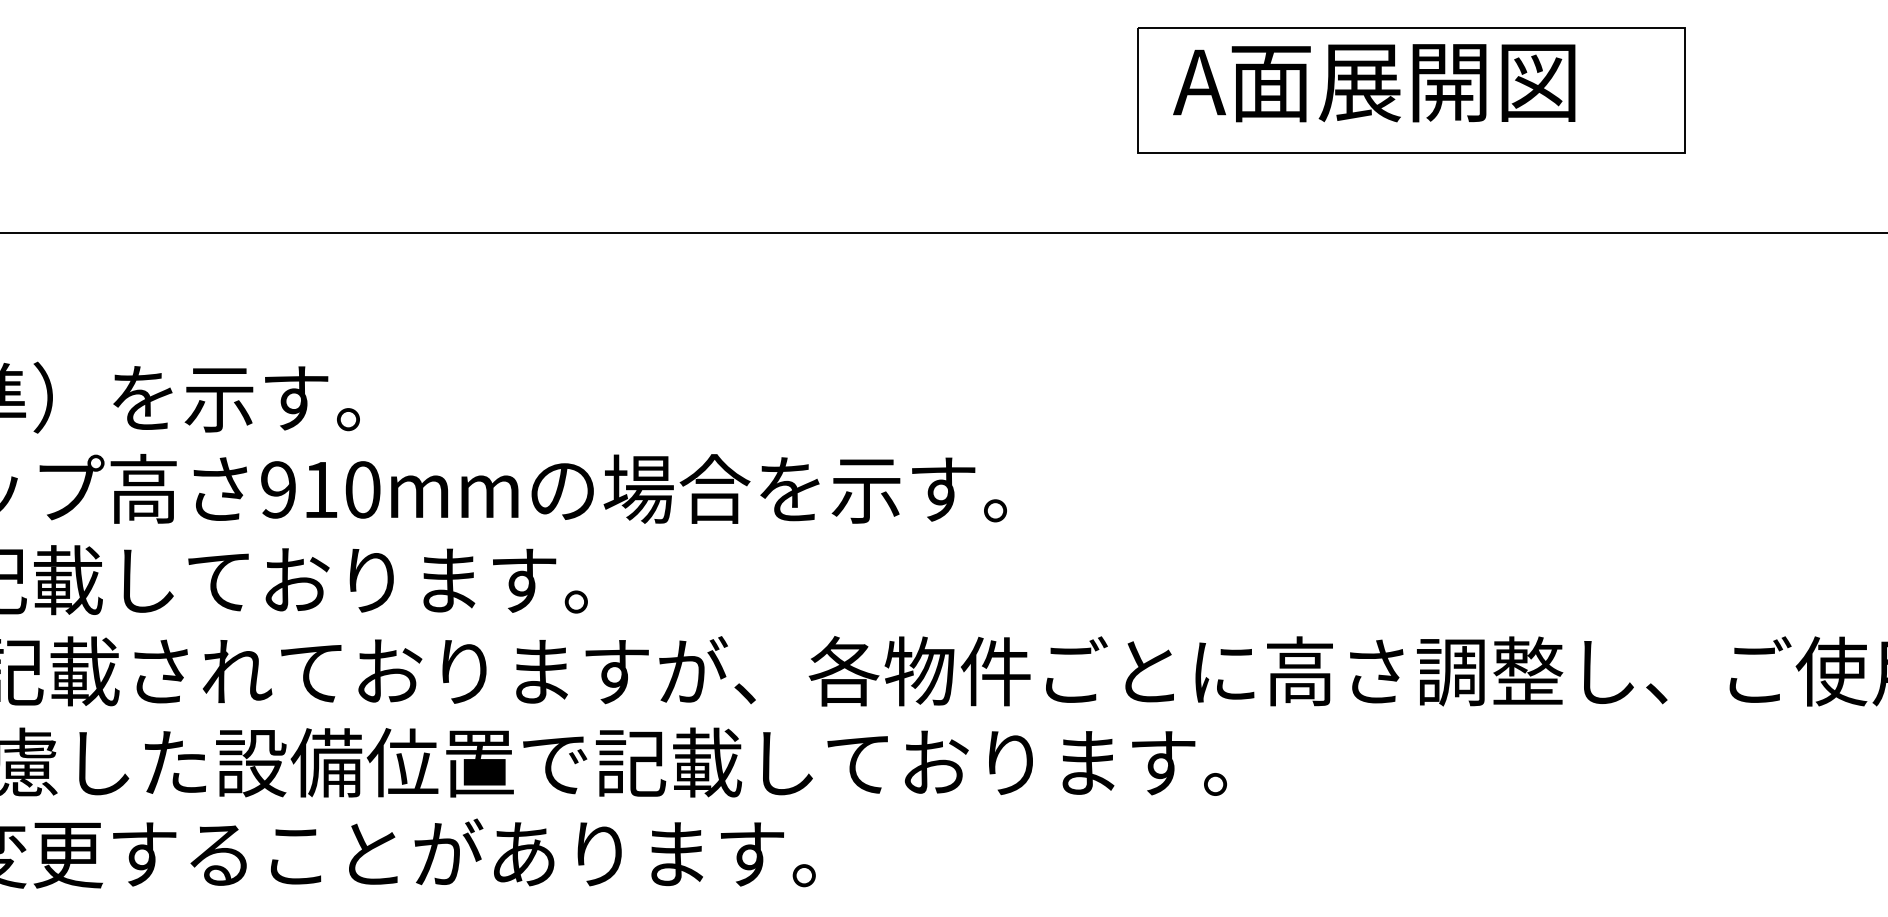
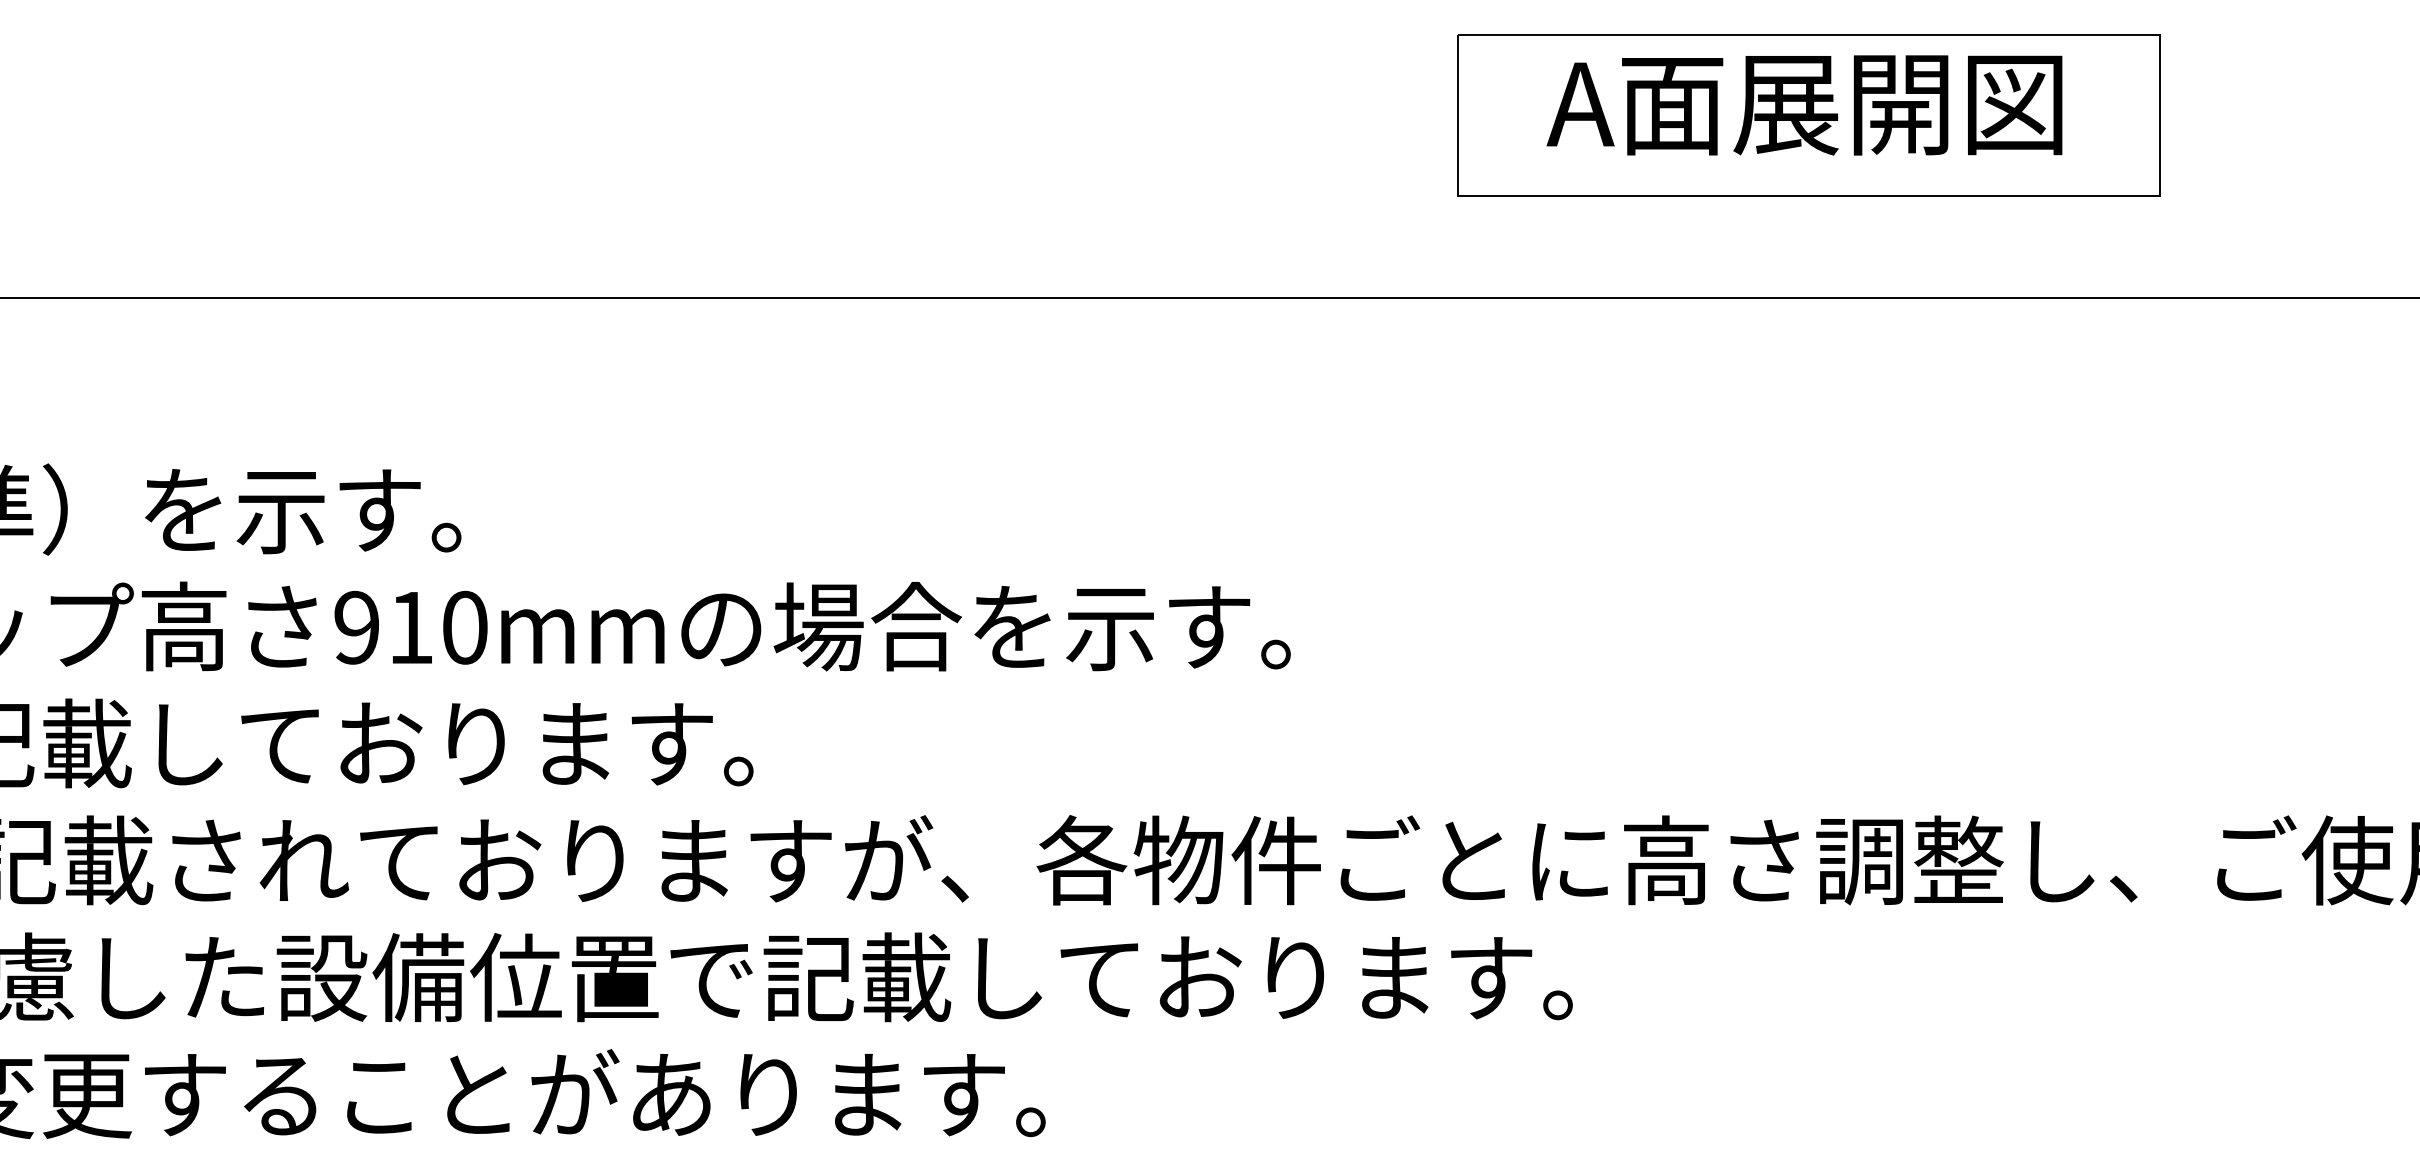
text: (1374, 83) -> (1804, 105), moved

